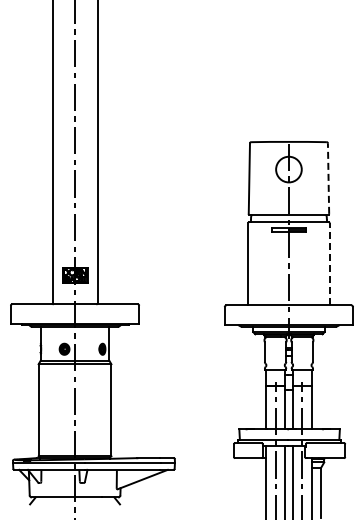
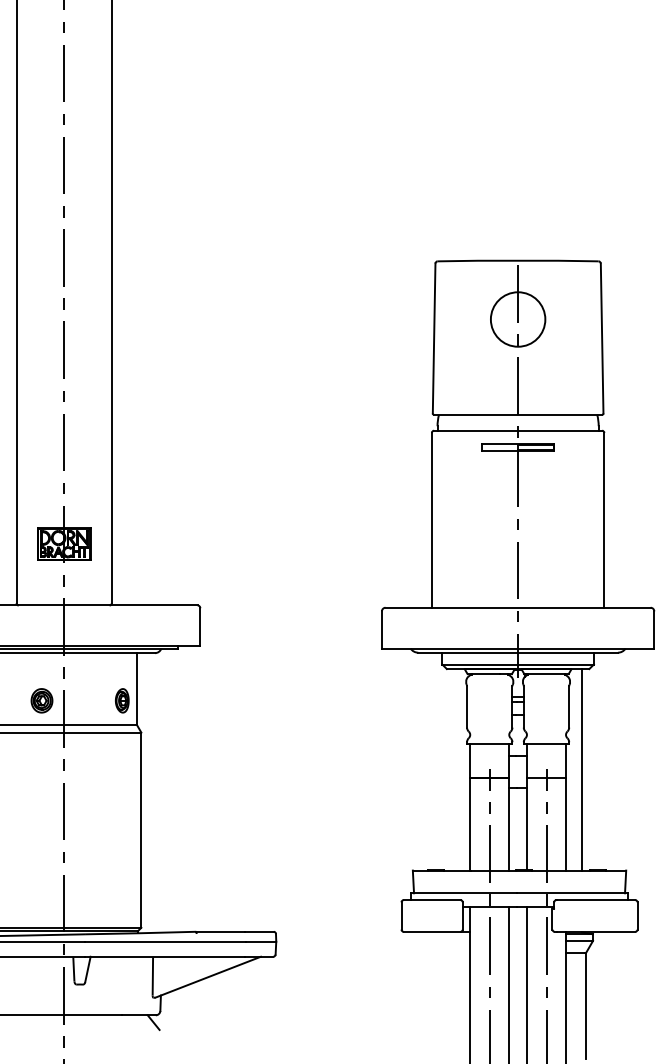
line: (328, 178) -> (602, 338), dashed -> solid
line: (329, 263) -> (604, 518), dashed -> solid
line: (318, 381) -> (580, 769), added

